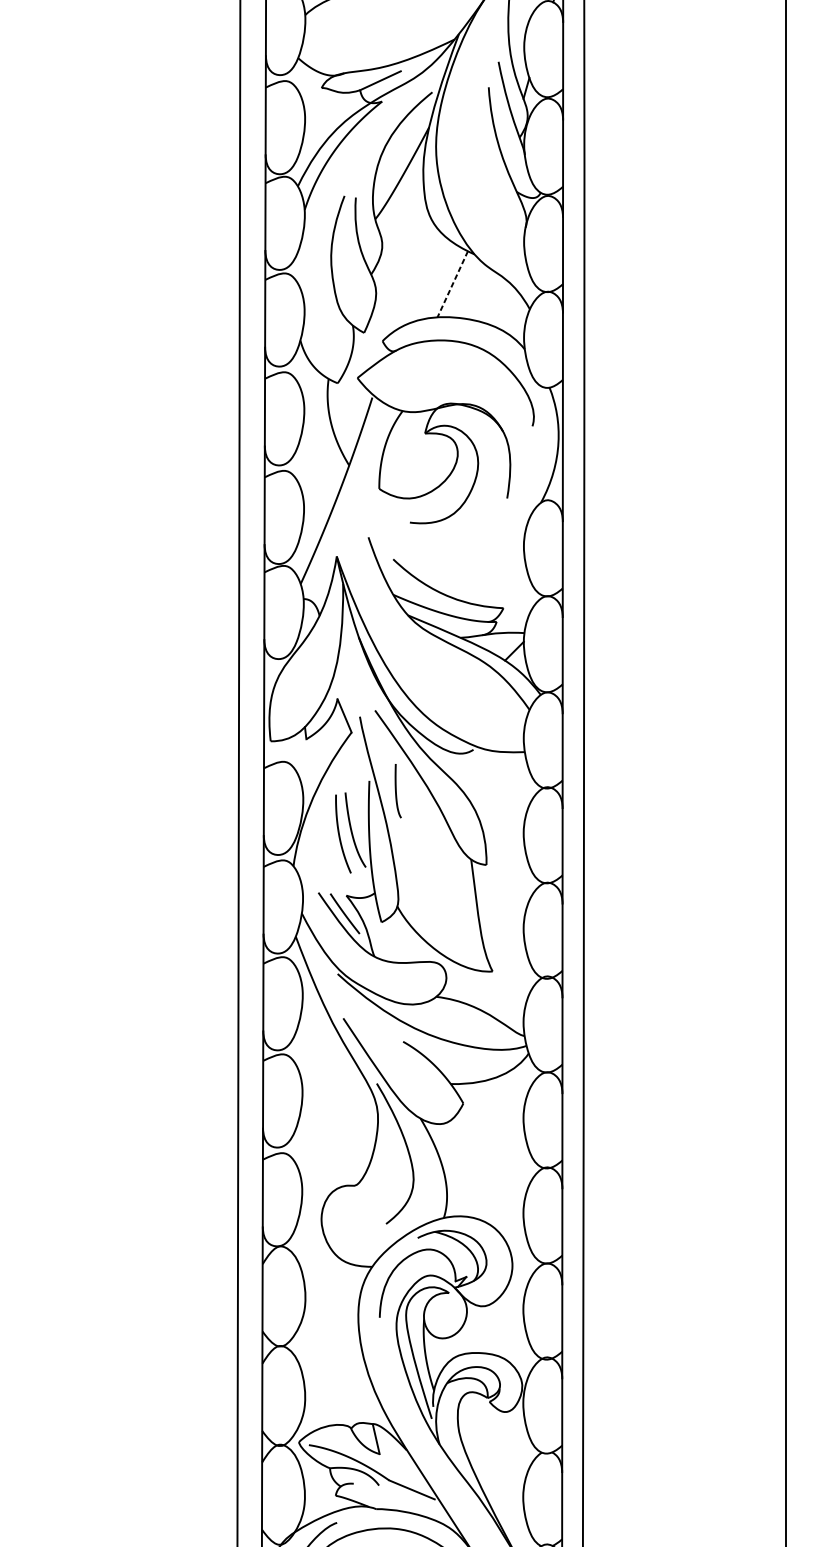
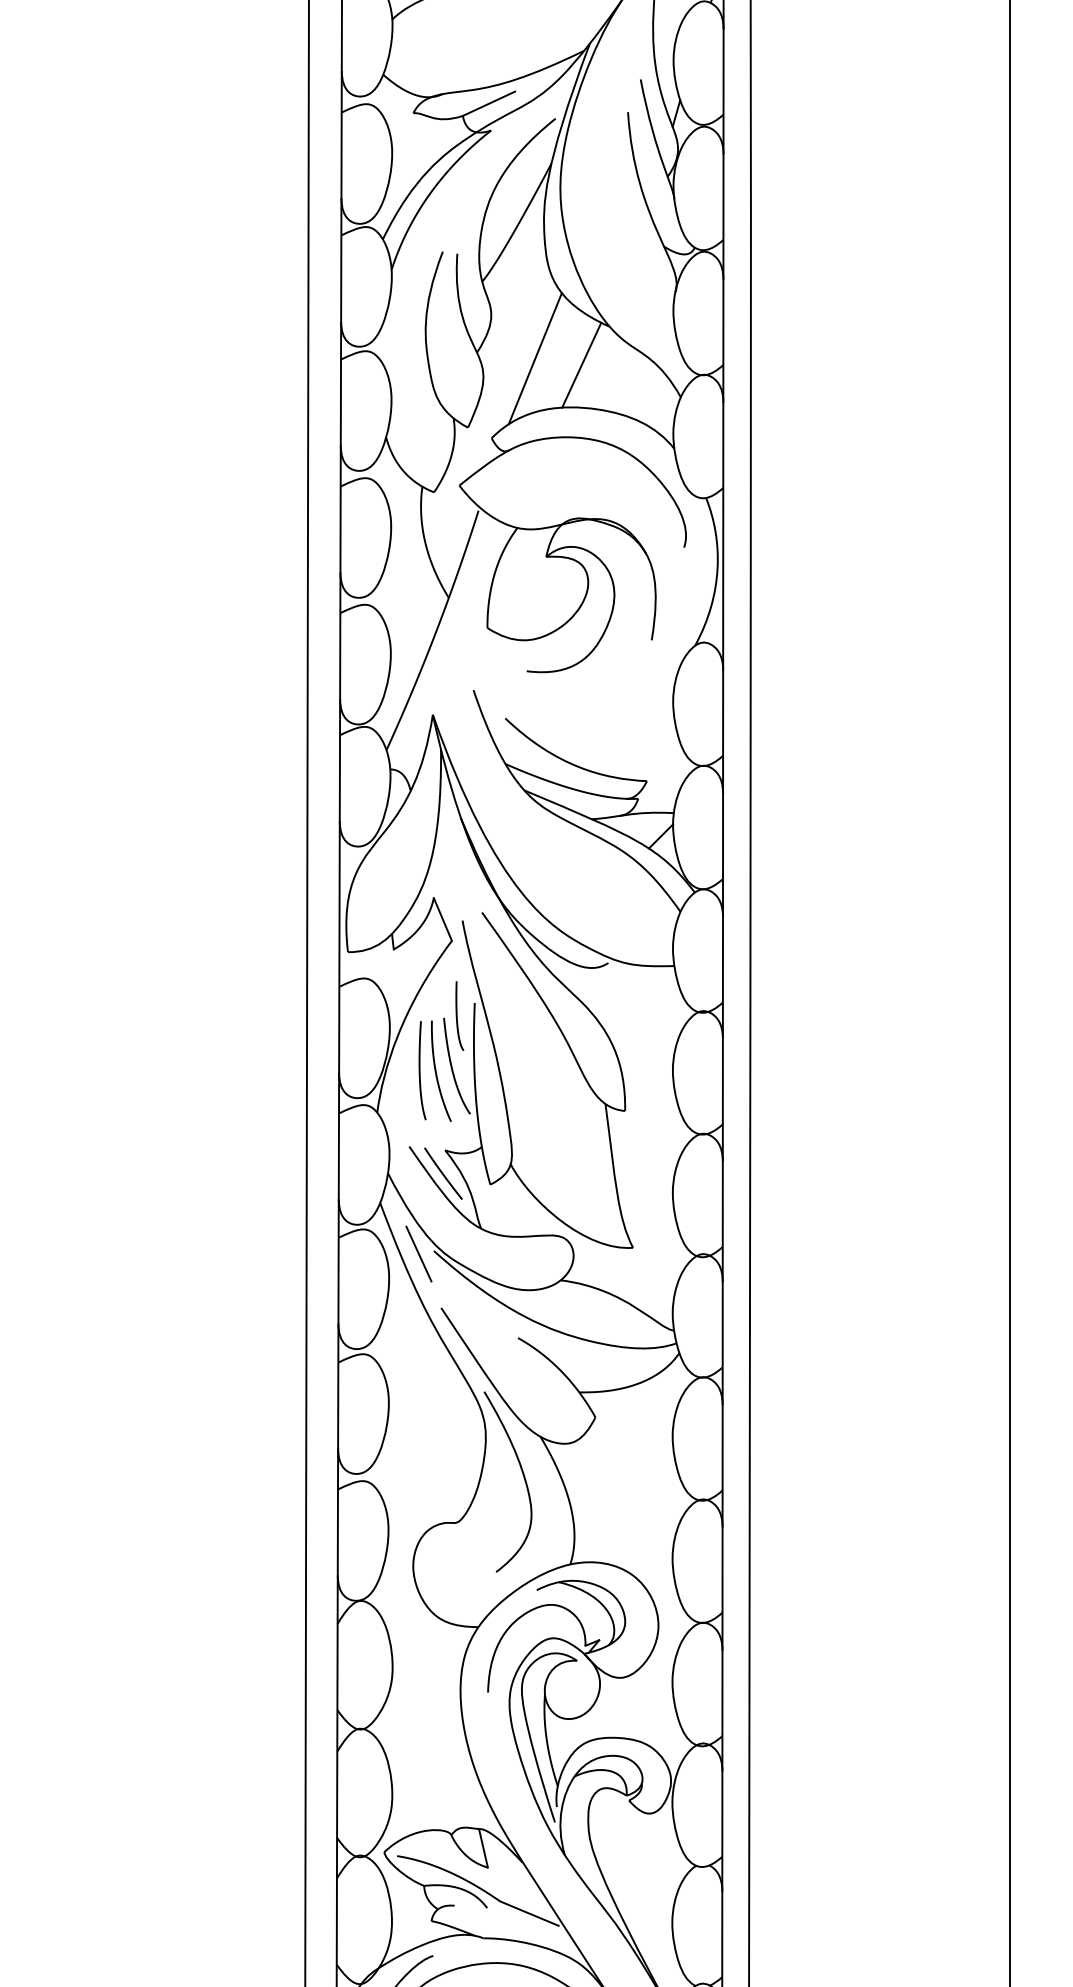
line: (415, 279) -> (534, 358), added
line: (452, 284) -> (581, 365), dashed -> solid
curve: (396, 790) -> (457, 1015), moved
curve: (327, 833) -> (420, 1070), added
line: (325, 975) -> (418, 1253), added

